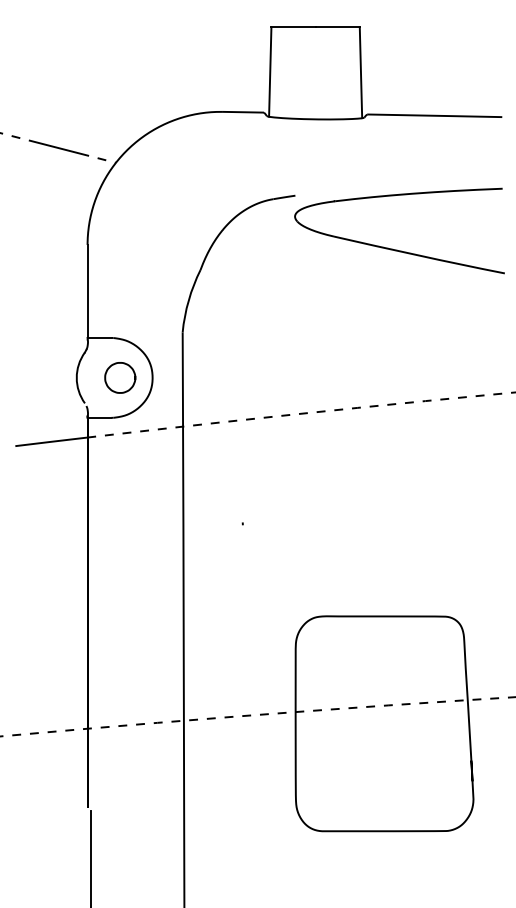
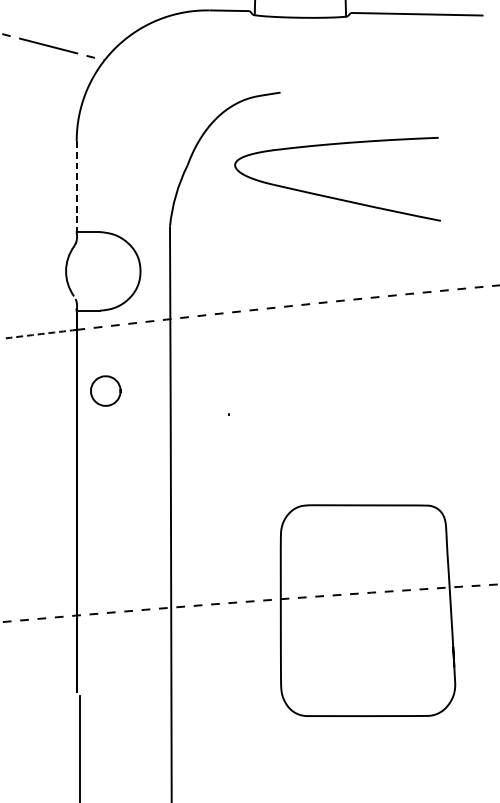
part: (397, 249) -> (335, 197), moved
line: (87, 291) -> (76, 186), solid -> dashed
curve: (123, 364) -> (109, 377), moved
arc: (51, 441) -> (41, 333), solid -> dashed

